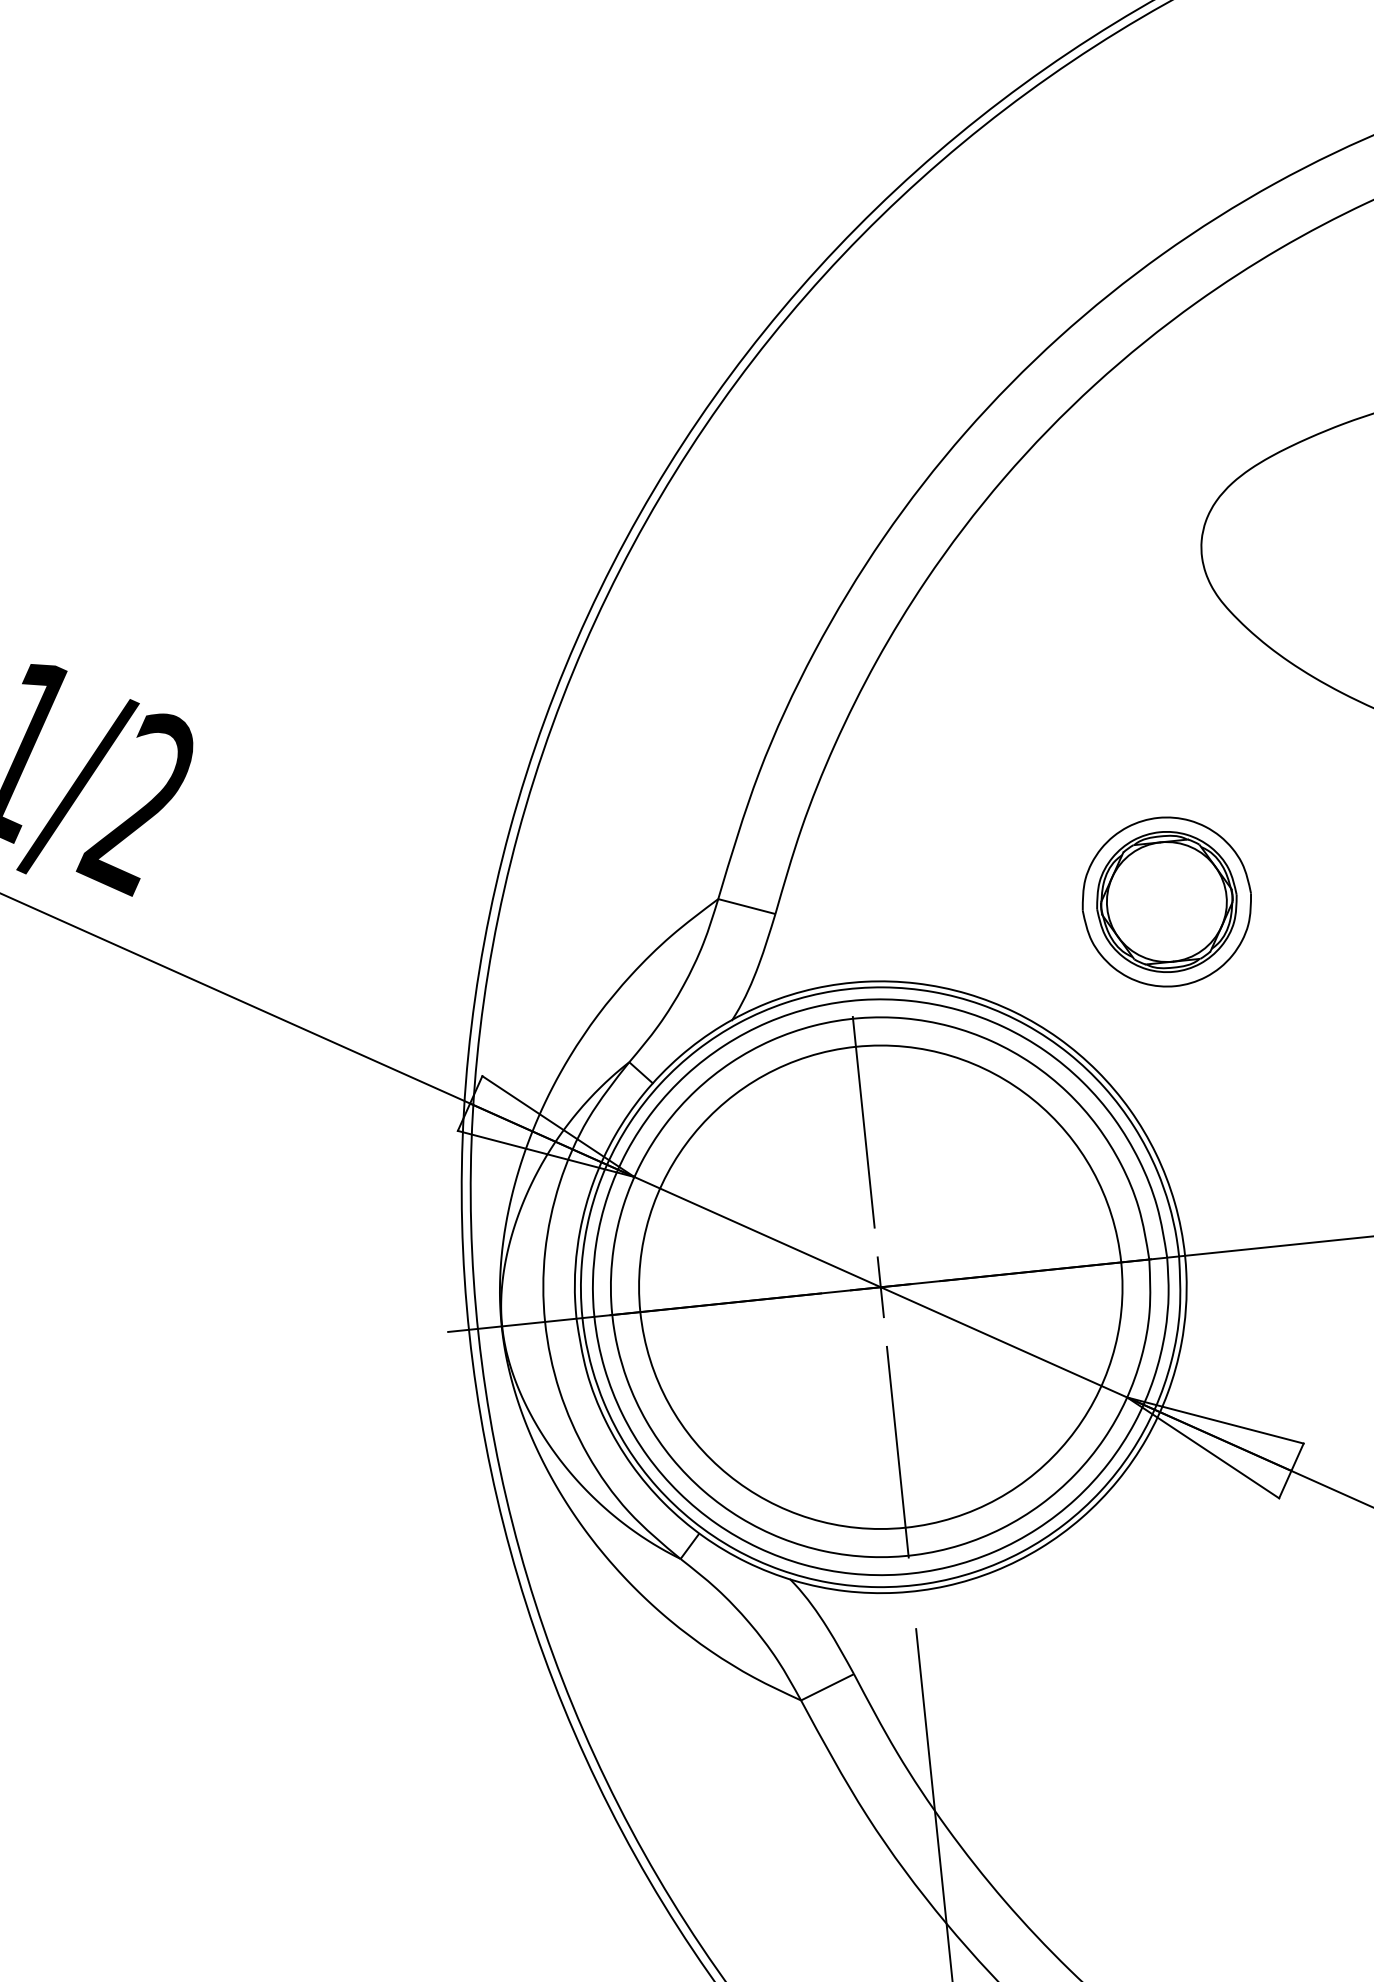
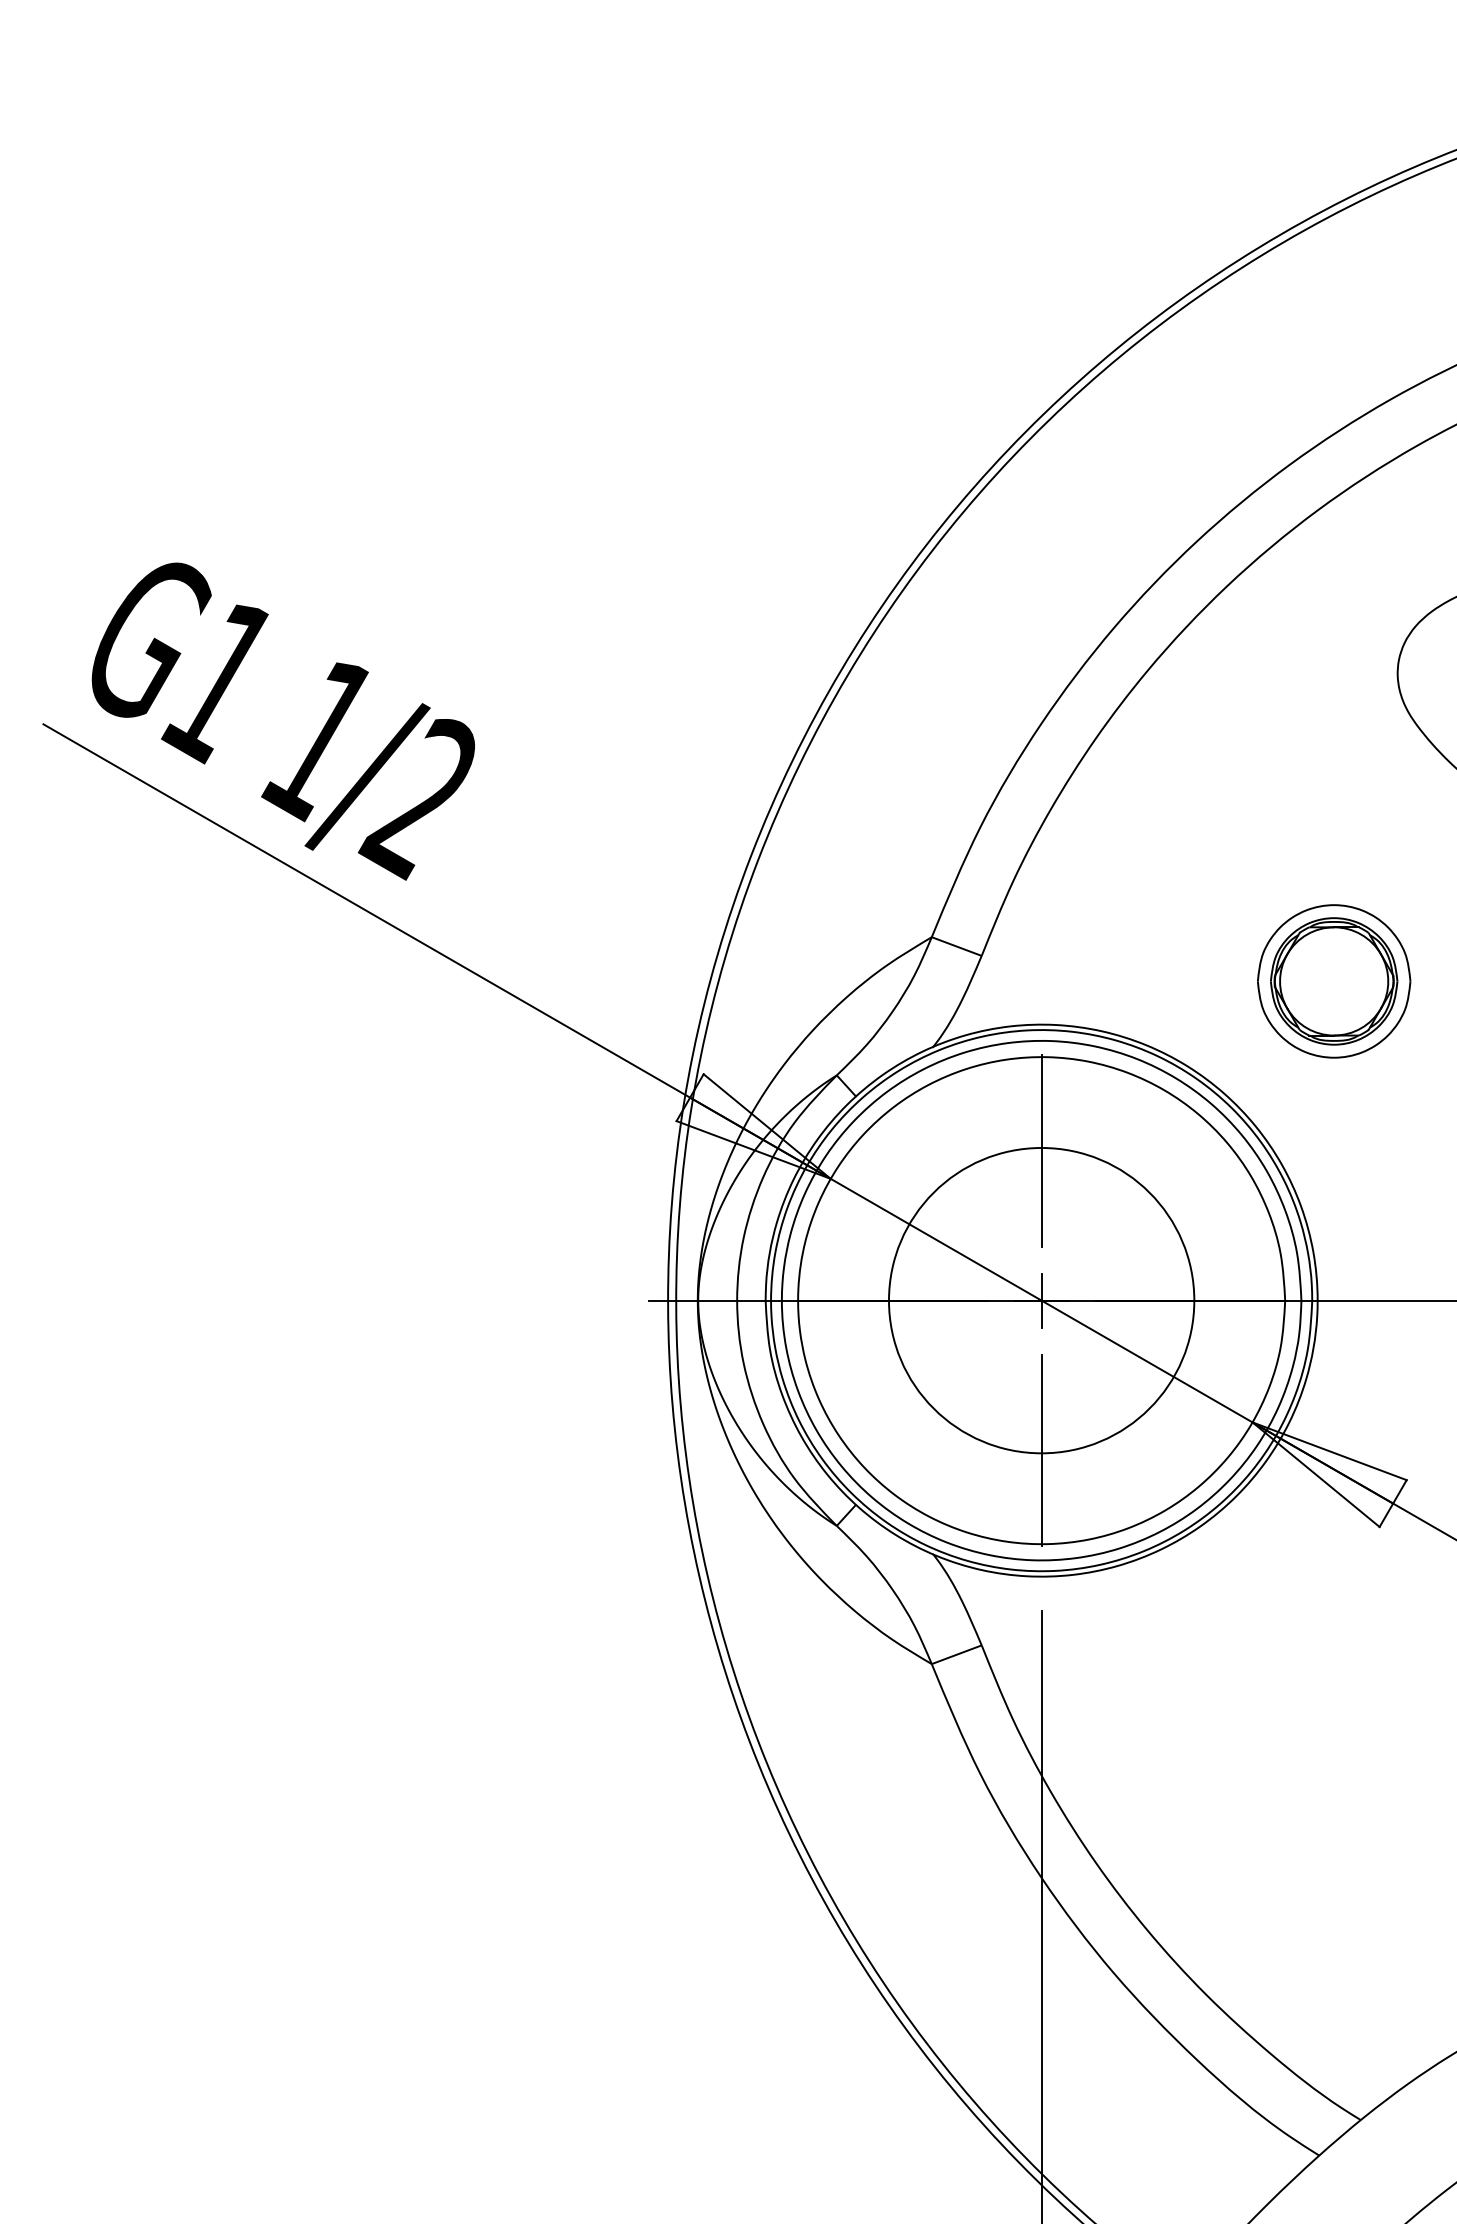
circle: (880, 1287) -> (1041, 1300), size x0.7

